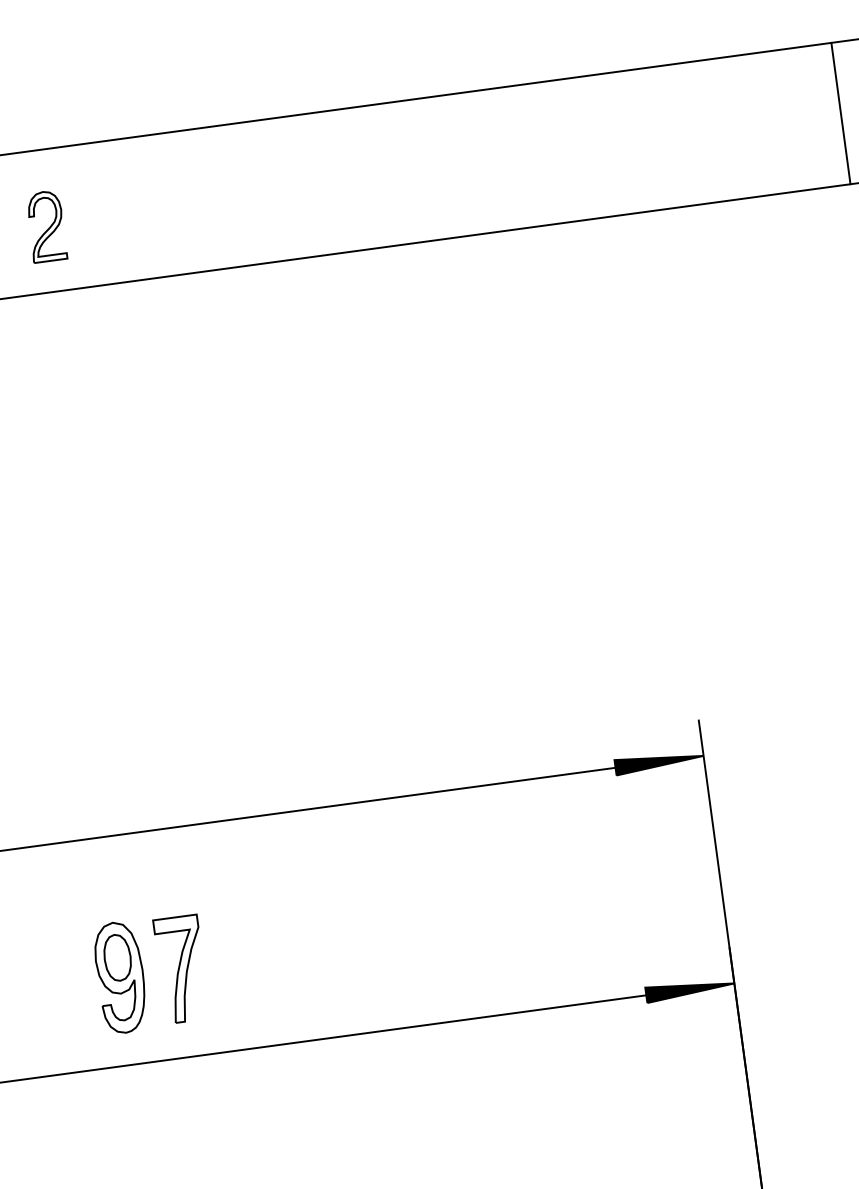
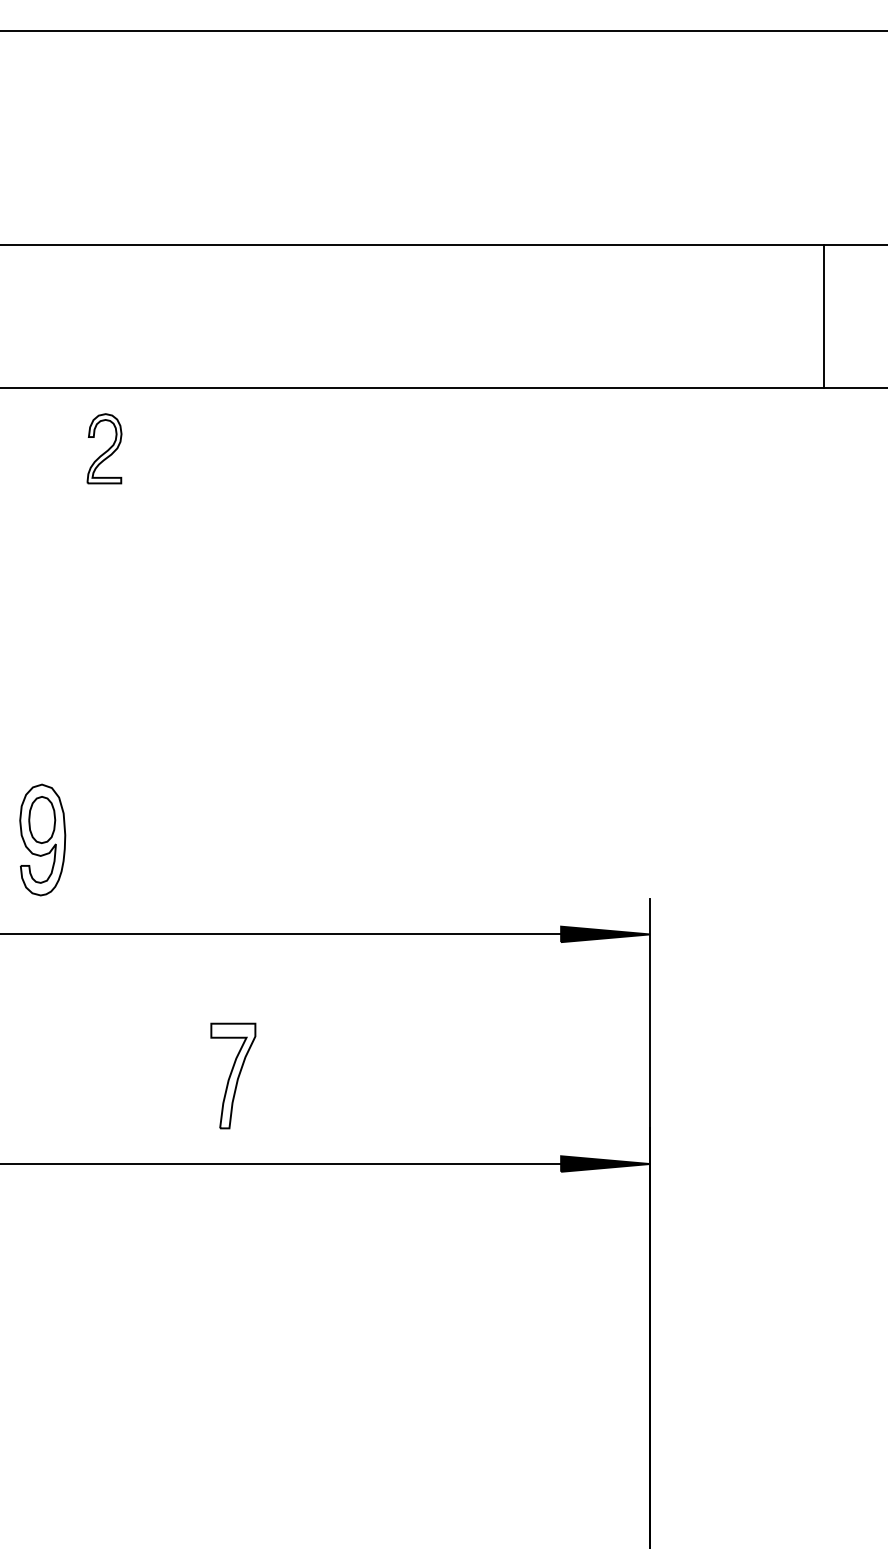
line: (841, 112) -> (824, 315), moved
part: (46, 226) -> (104, 448), moved
part: (181, 968) -> (233, 1075), moved
part: (120, 977) -> (42, 839), moved

